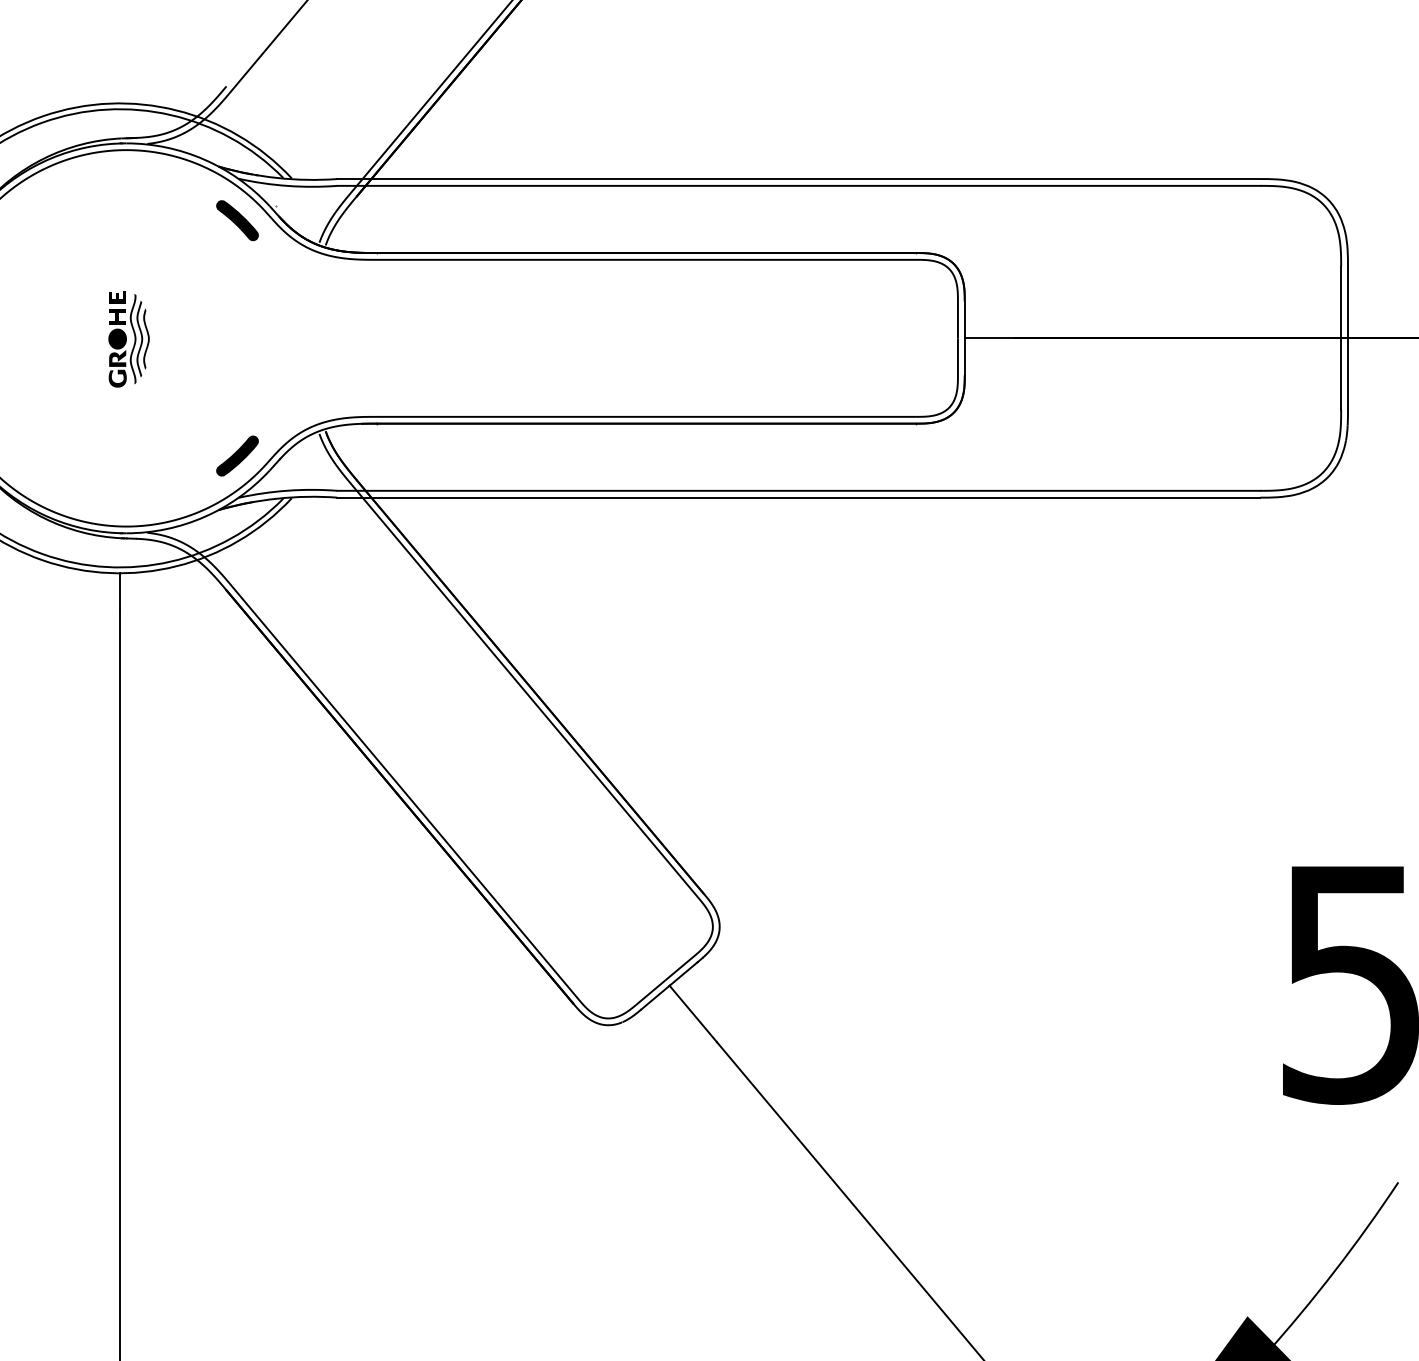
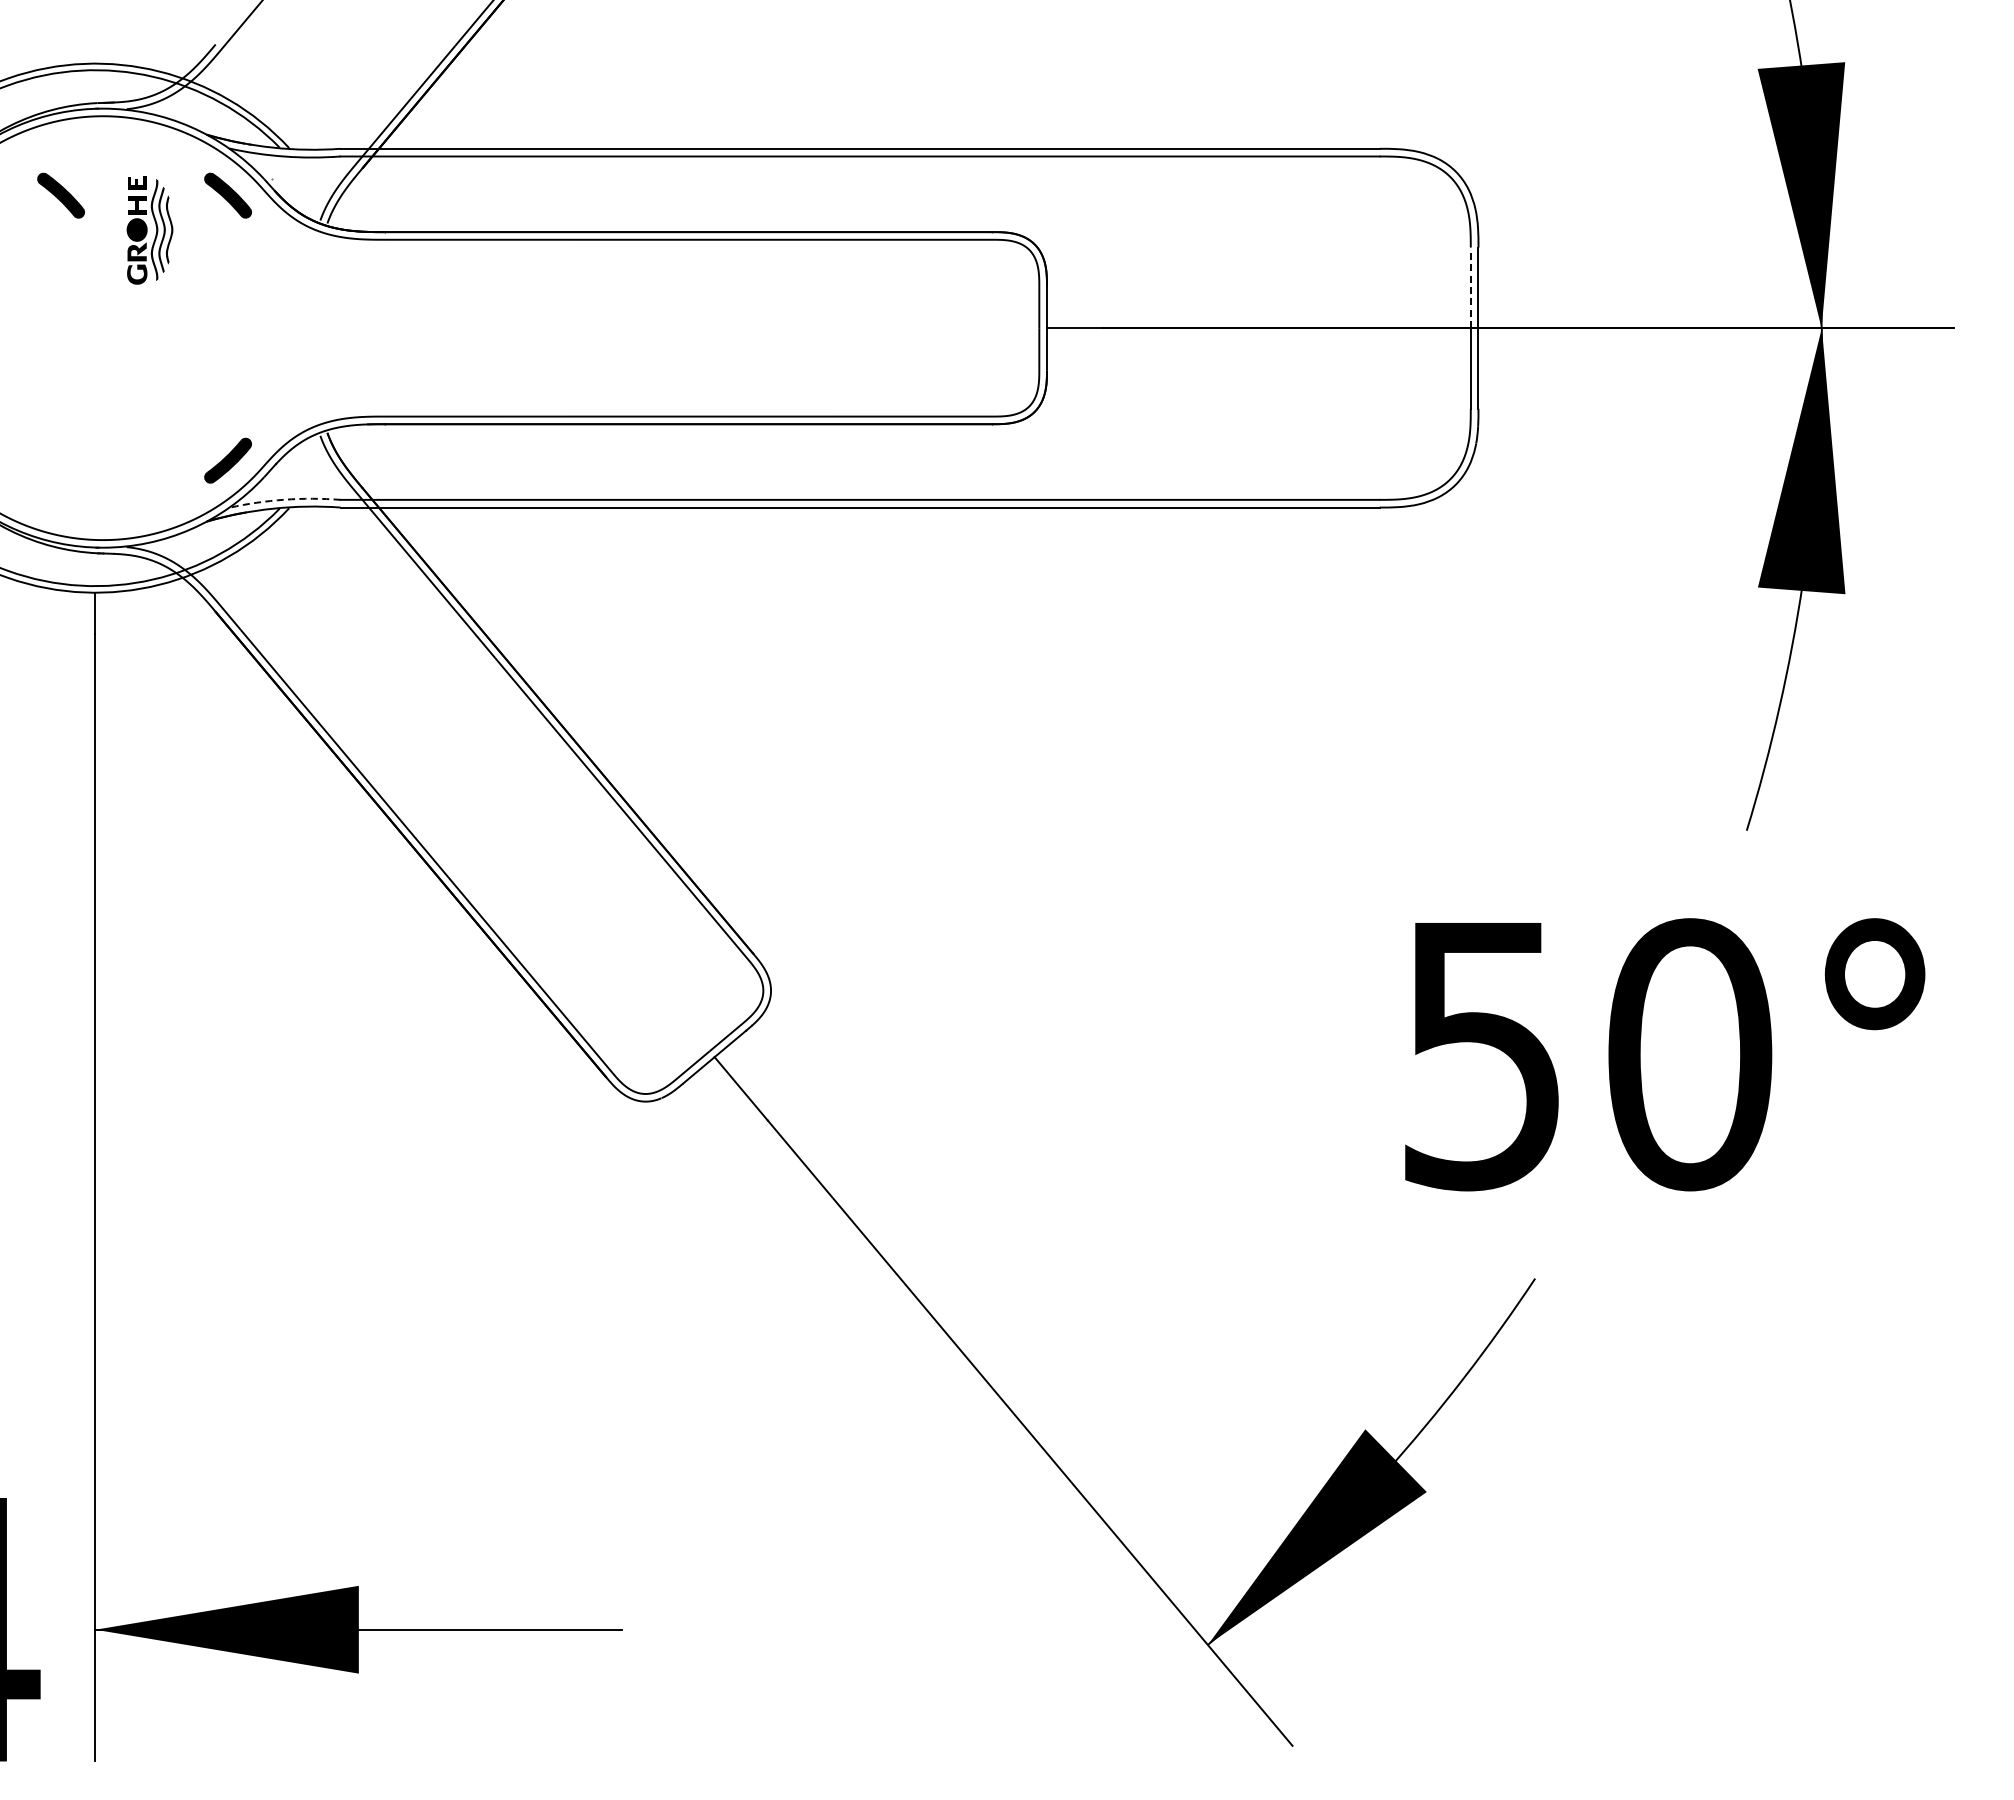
part: (88, 220) -> (60, 195), added
line: (1340, 302) -> (1470, 287), solid -> dashed
part: (128, 339) -> (149, 230), moved
arc: (287, 490) -> (284, 499), solid -> dashed

